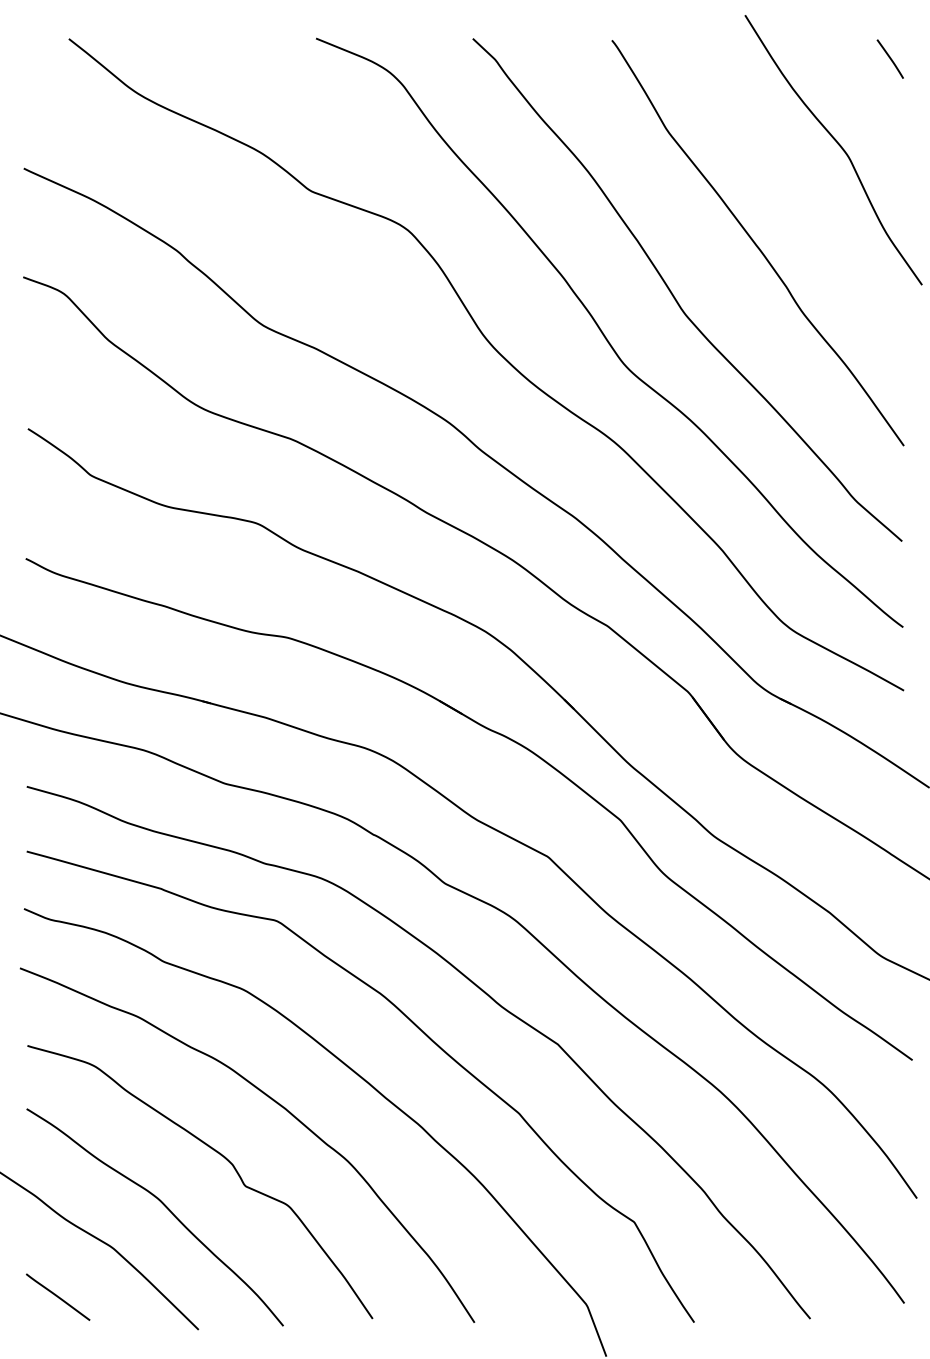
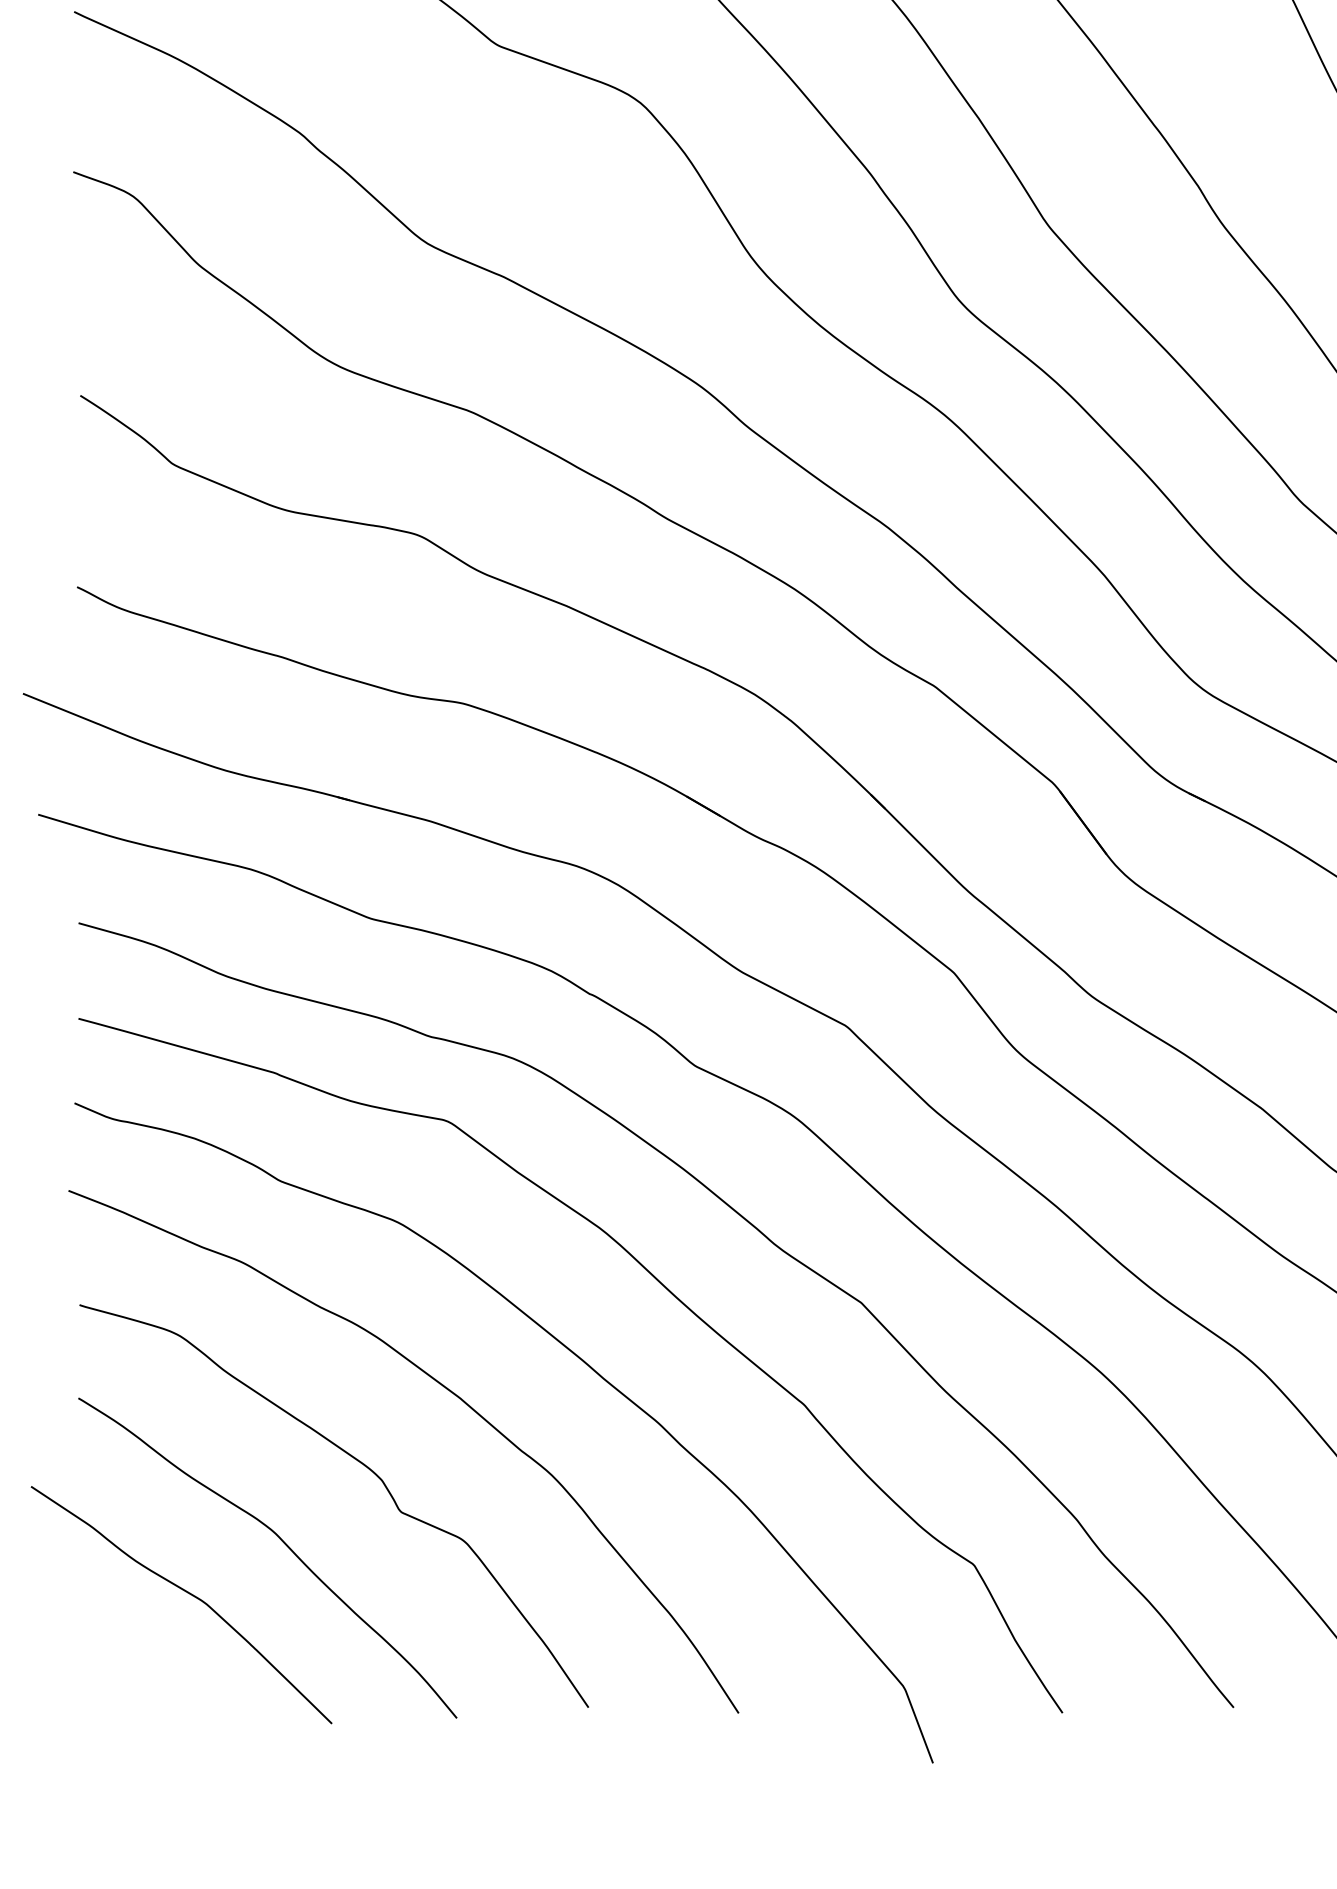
line: (58, 1296) -> (125, 1674), removed

